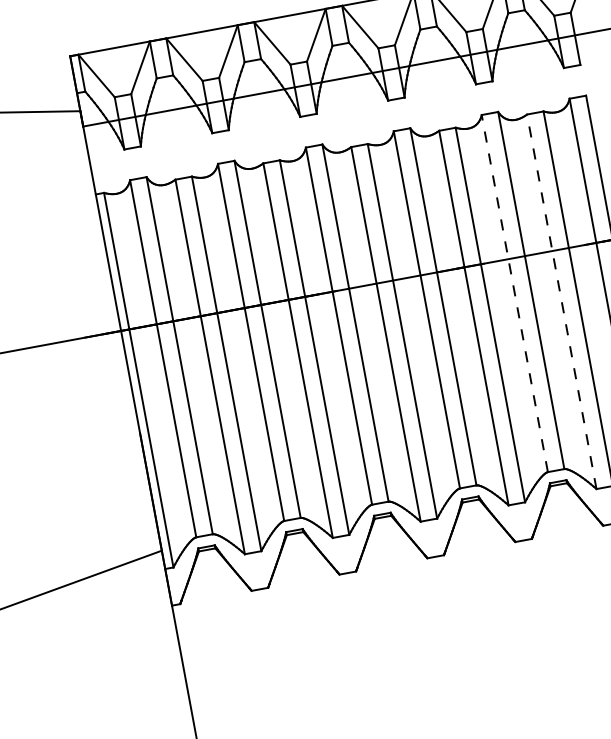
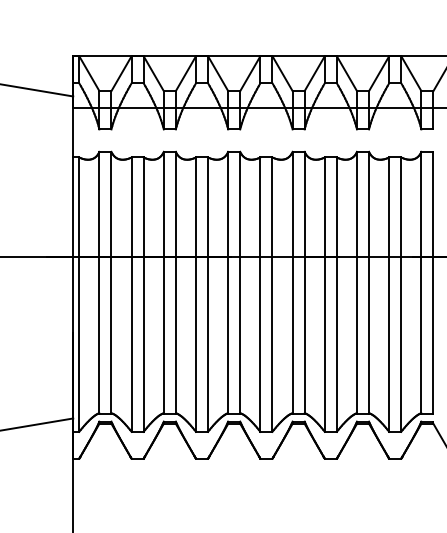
line: (515, 293) -> (357, 282), dashed -> solid
line: (562, 301) -> (389, 294), dashed -> solid

